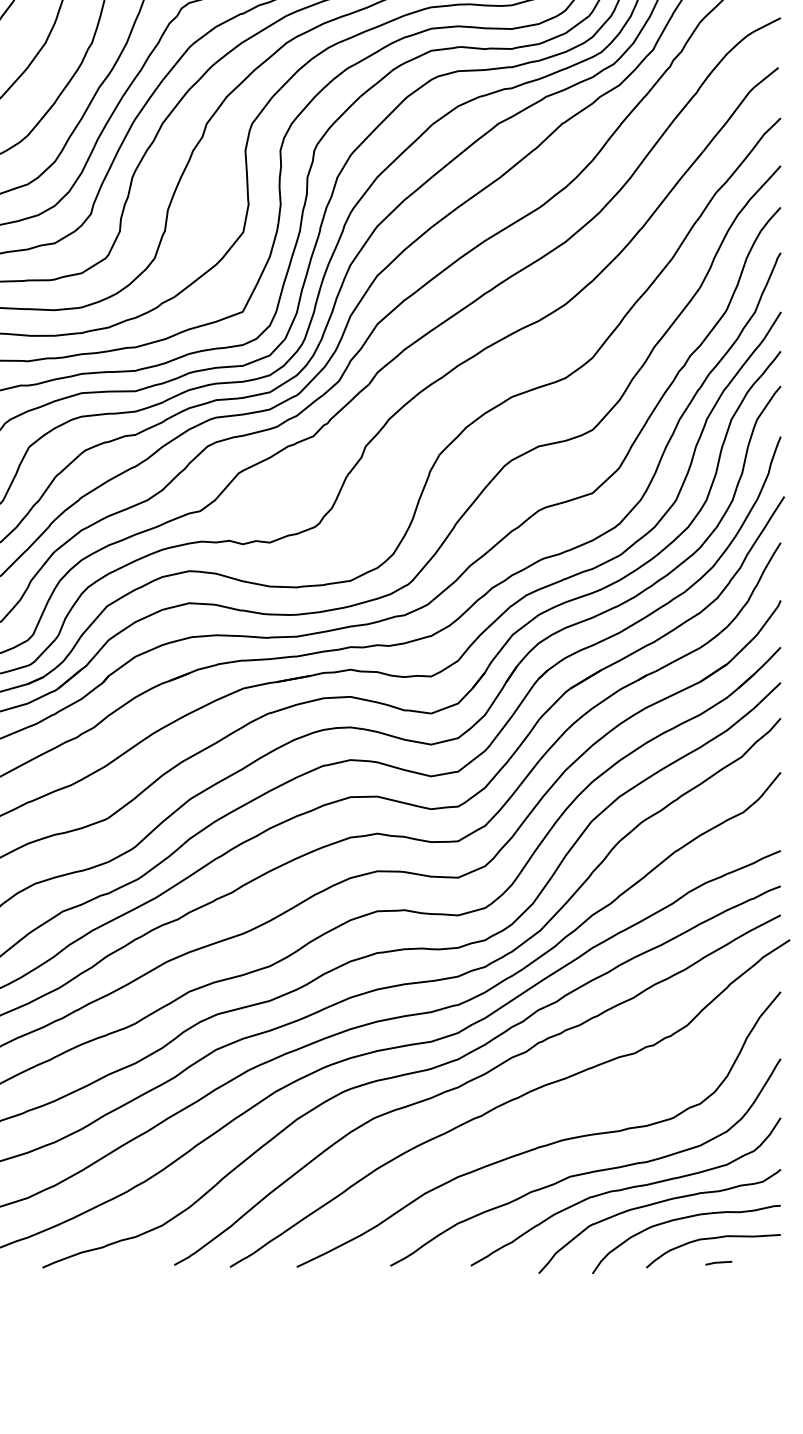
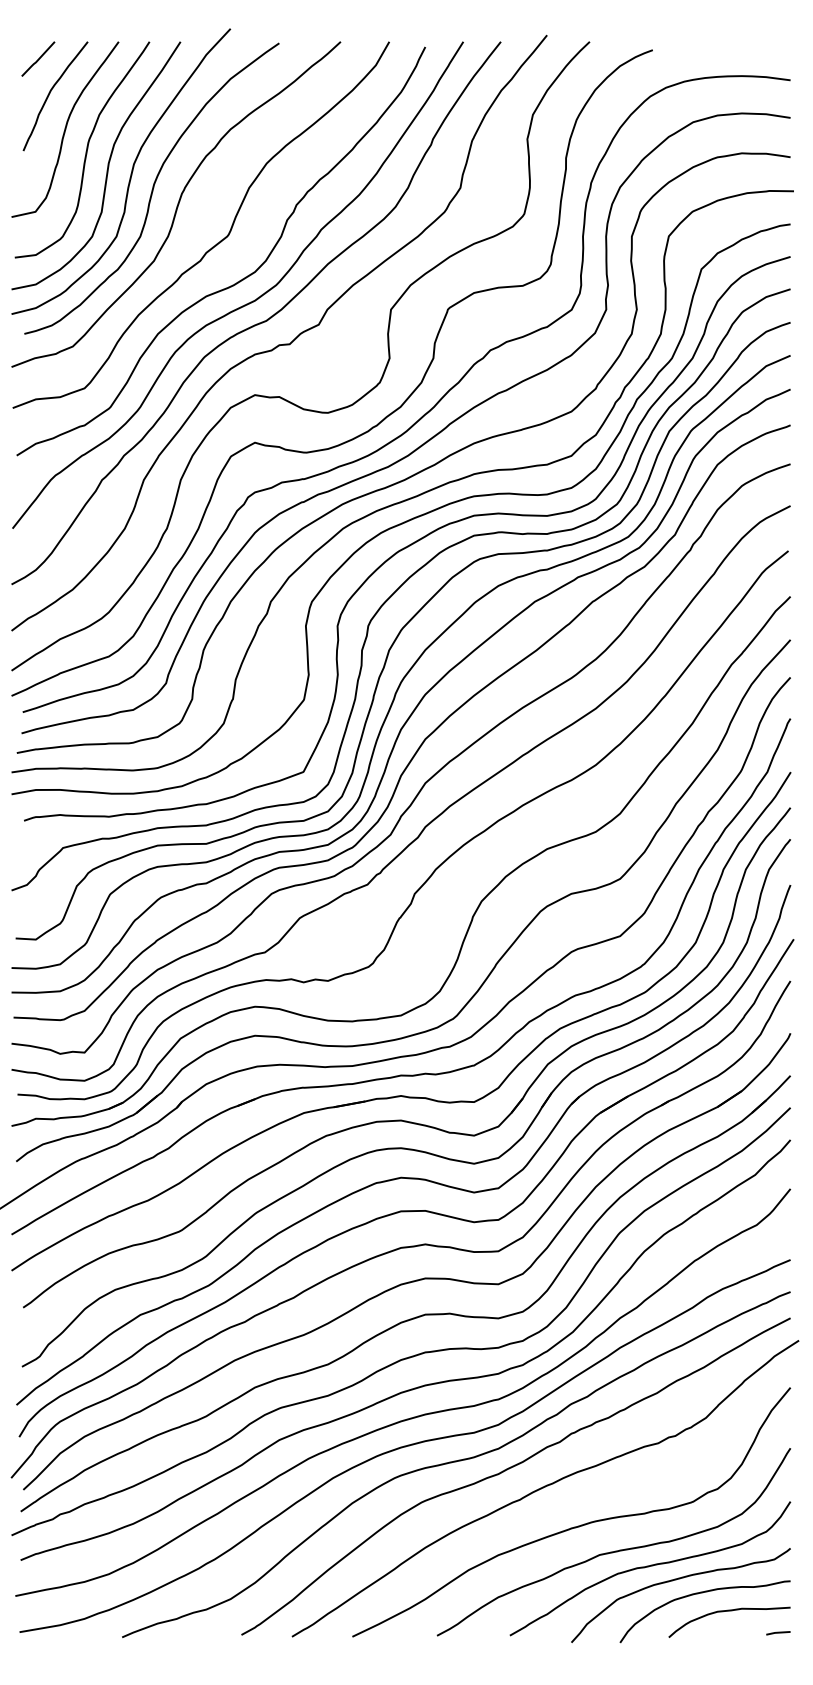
line: (718, 1263) -> (778, 1633), moved

